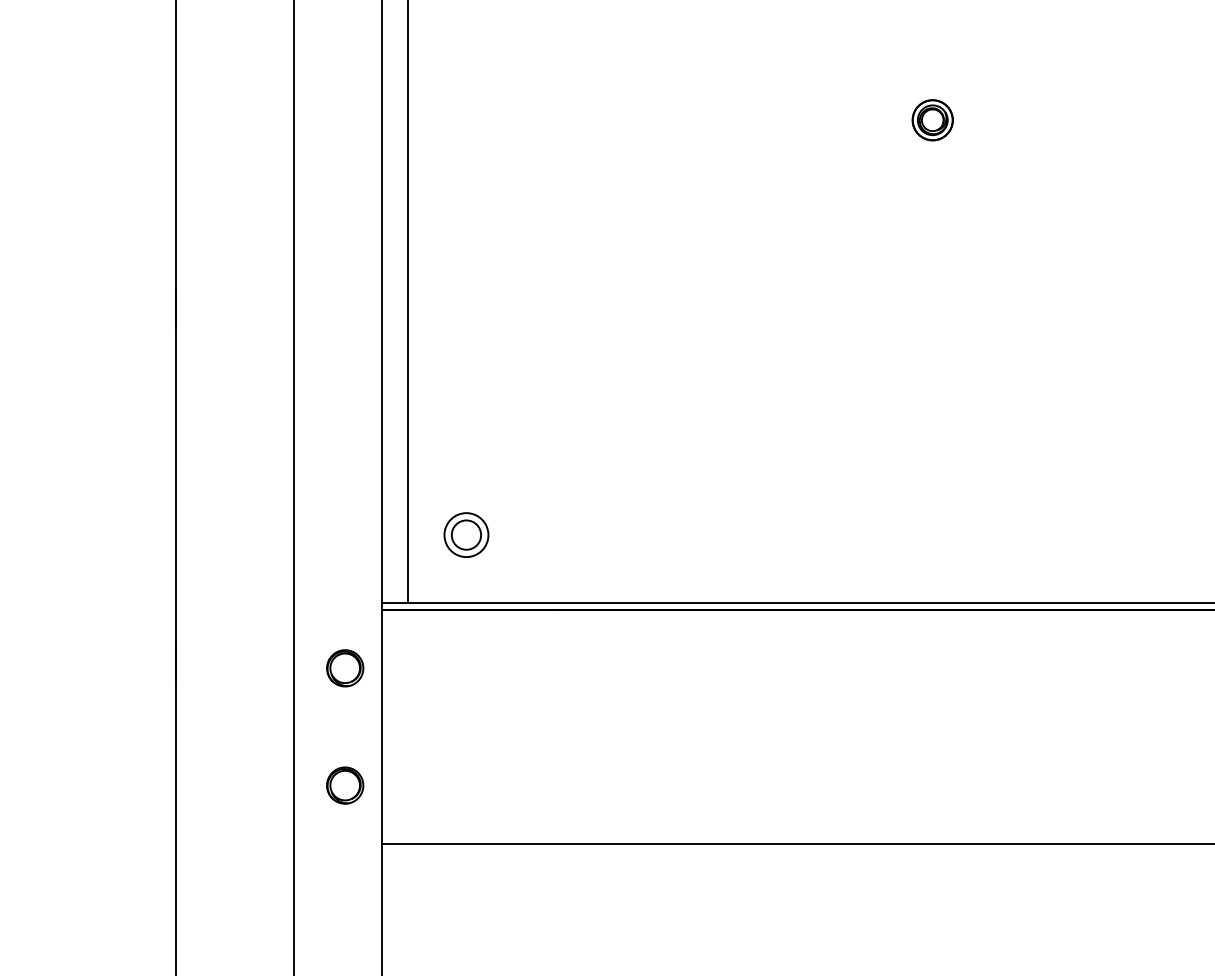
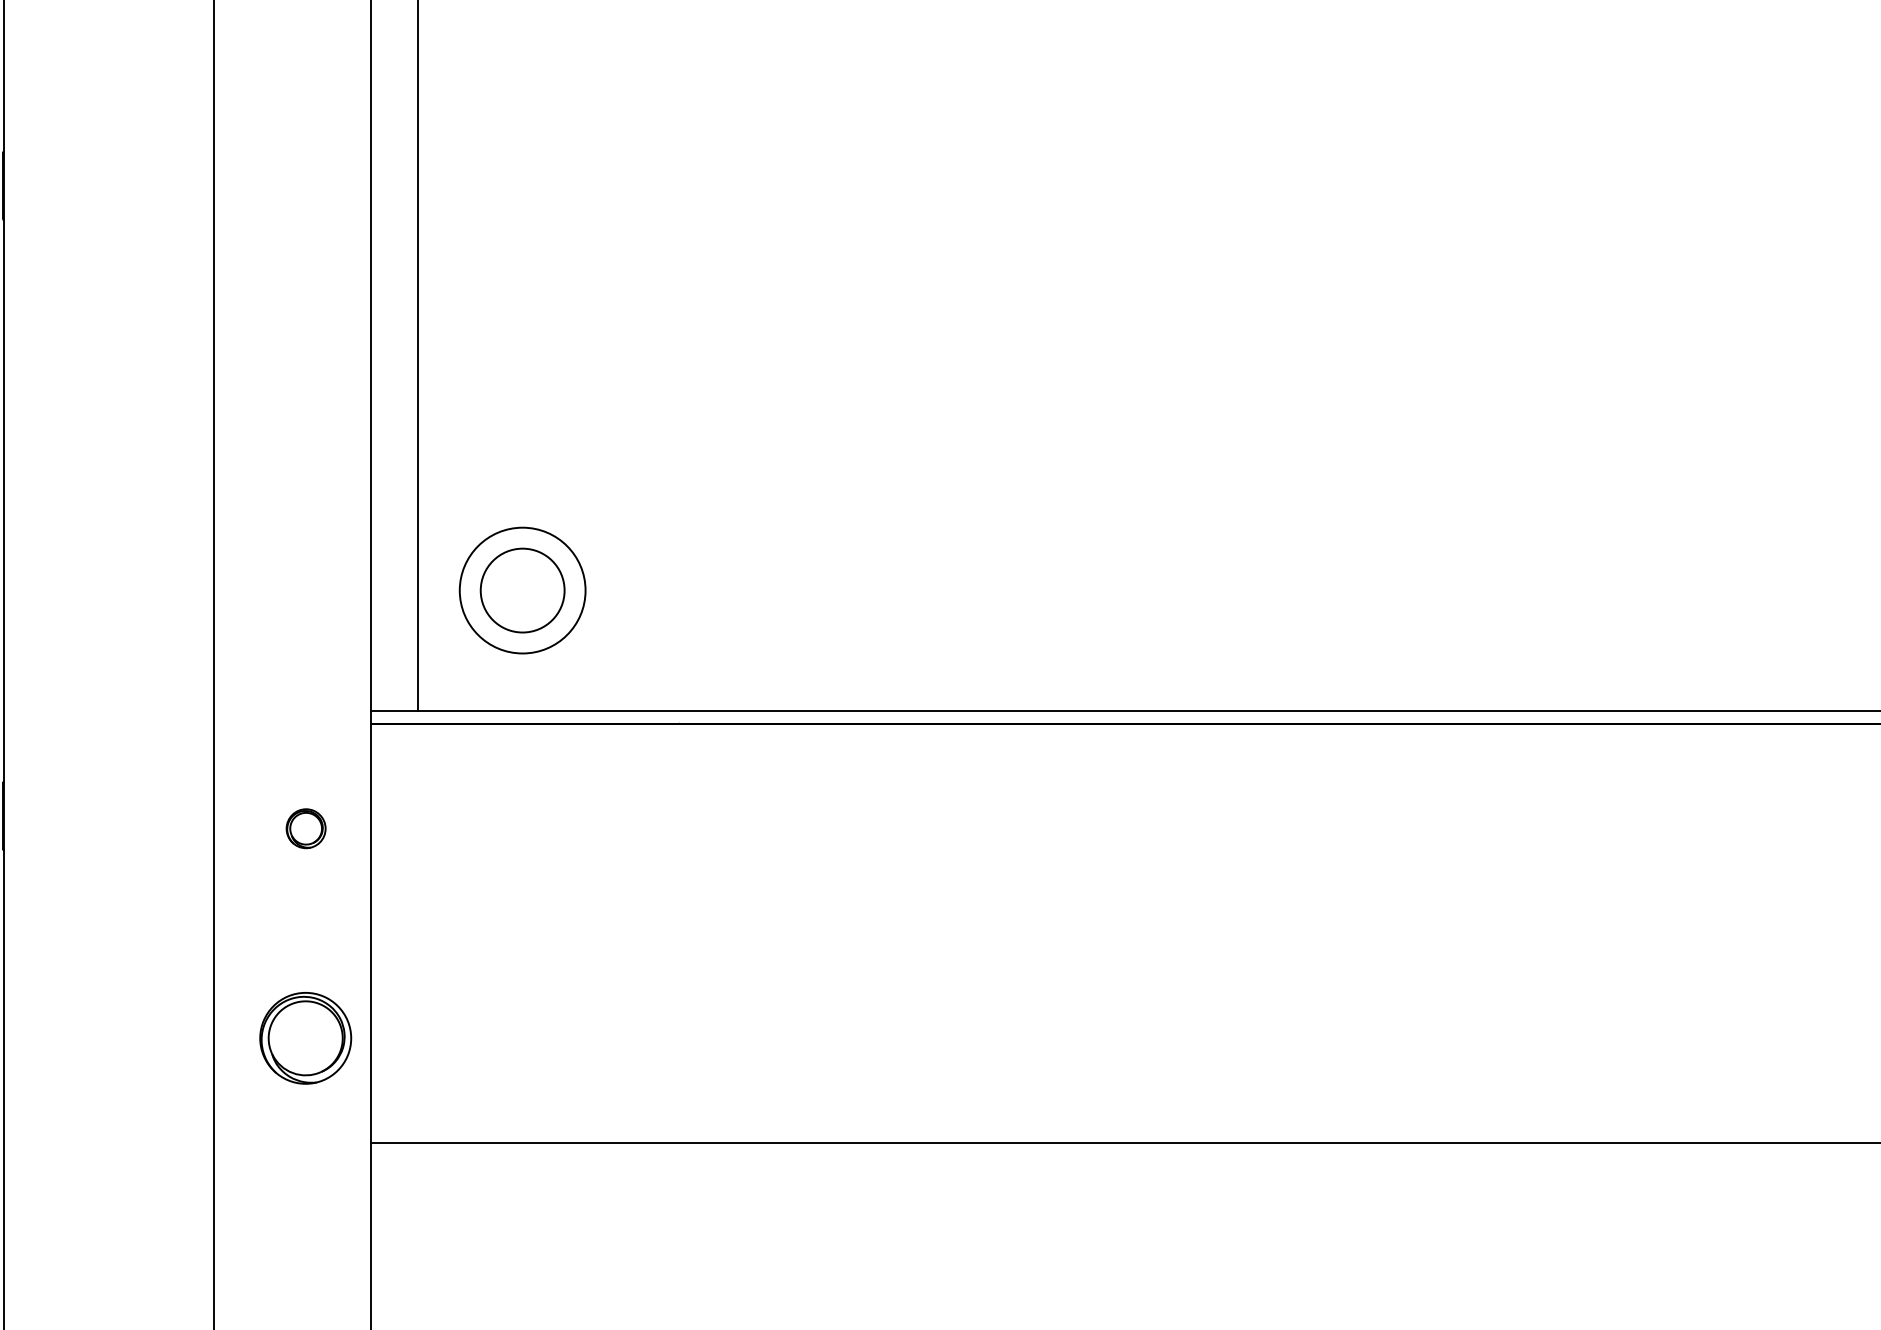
part: (466, 534) -> (522, 589), size x1.6
part: (345, 668) -> (306, 828), size x0.6
part: (345, 785) -> (306, 1038), size x1.4

